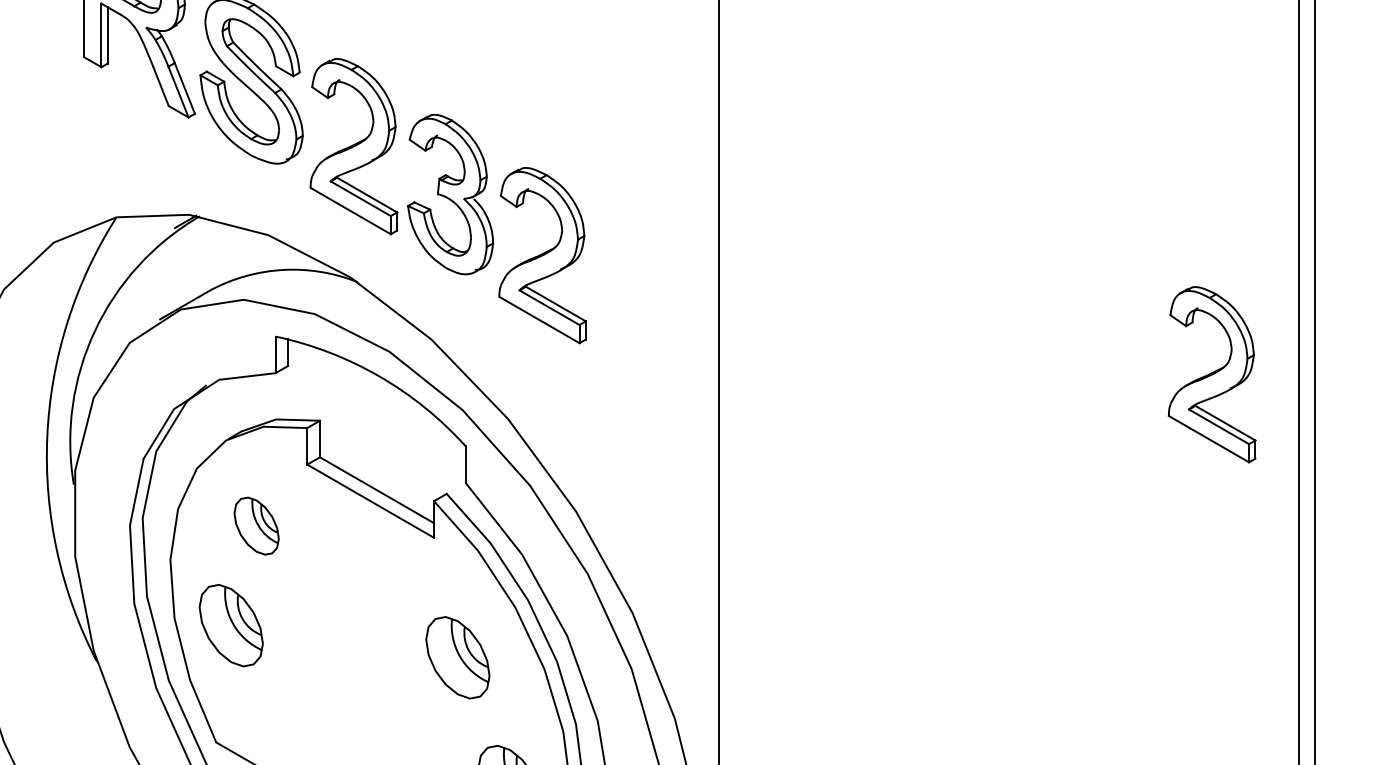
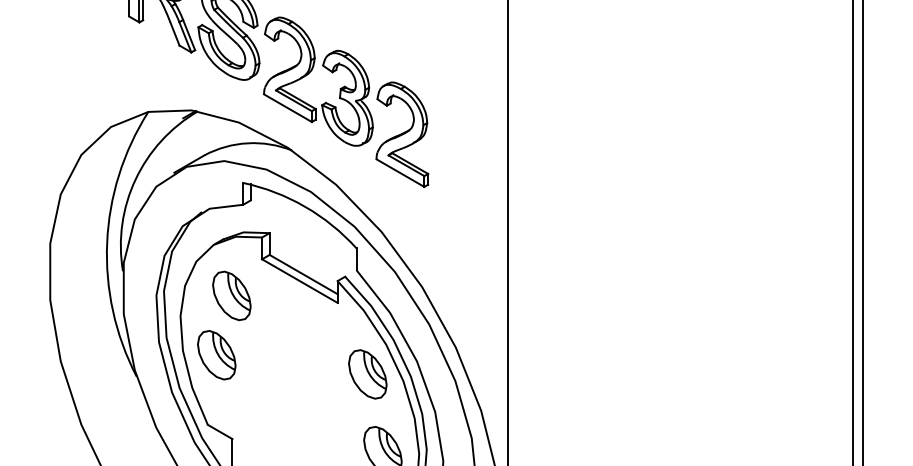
part: (1212, 374) -> (801, 205), removed
part: (255, 525) -> (231, 295), size x1.43
part: (457, 657) -> (367, 374), moved

